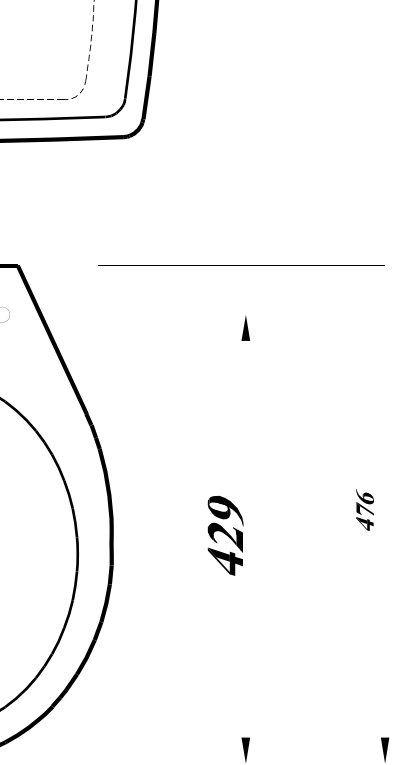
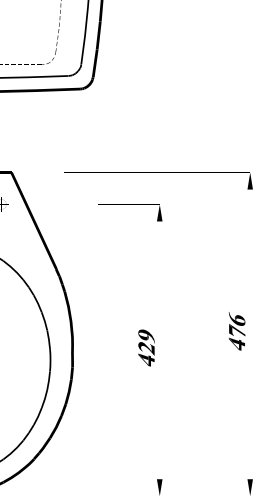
fill: (383, 277) -> (249, 180), added
part: (365, 510) -> (237, 331), size x1.43
part: (225, 534) -> (146, 347), size x0.71

